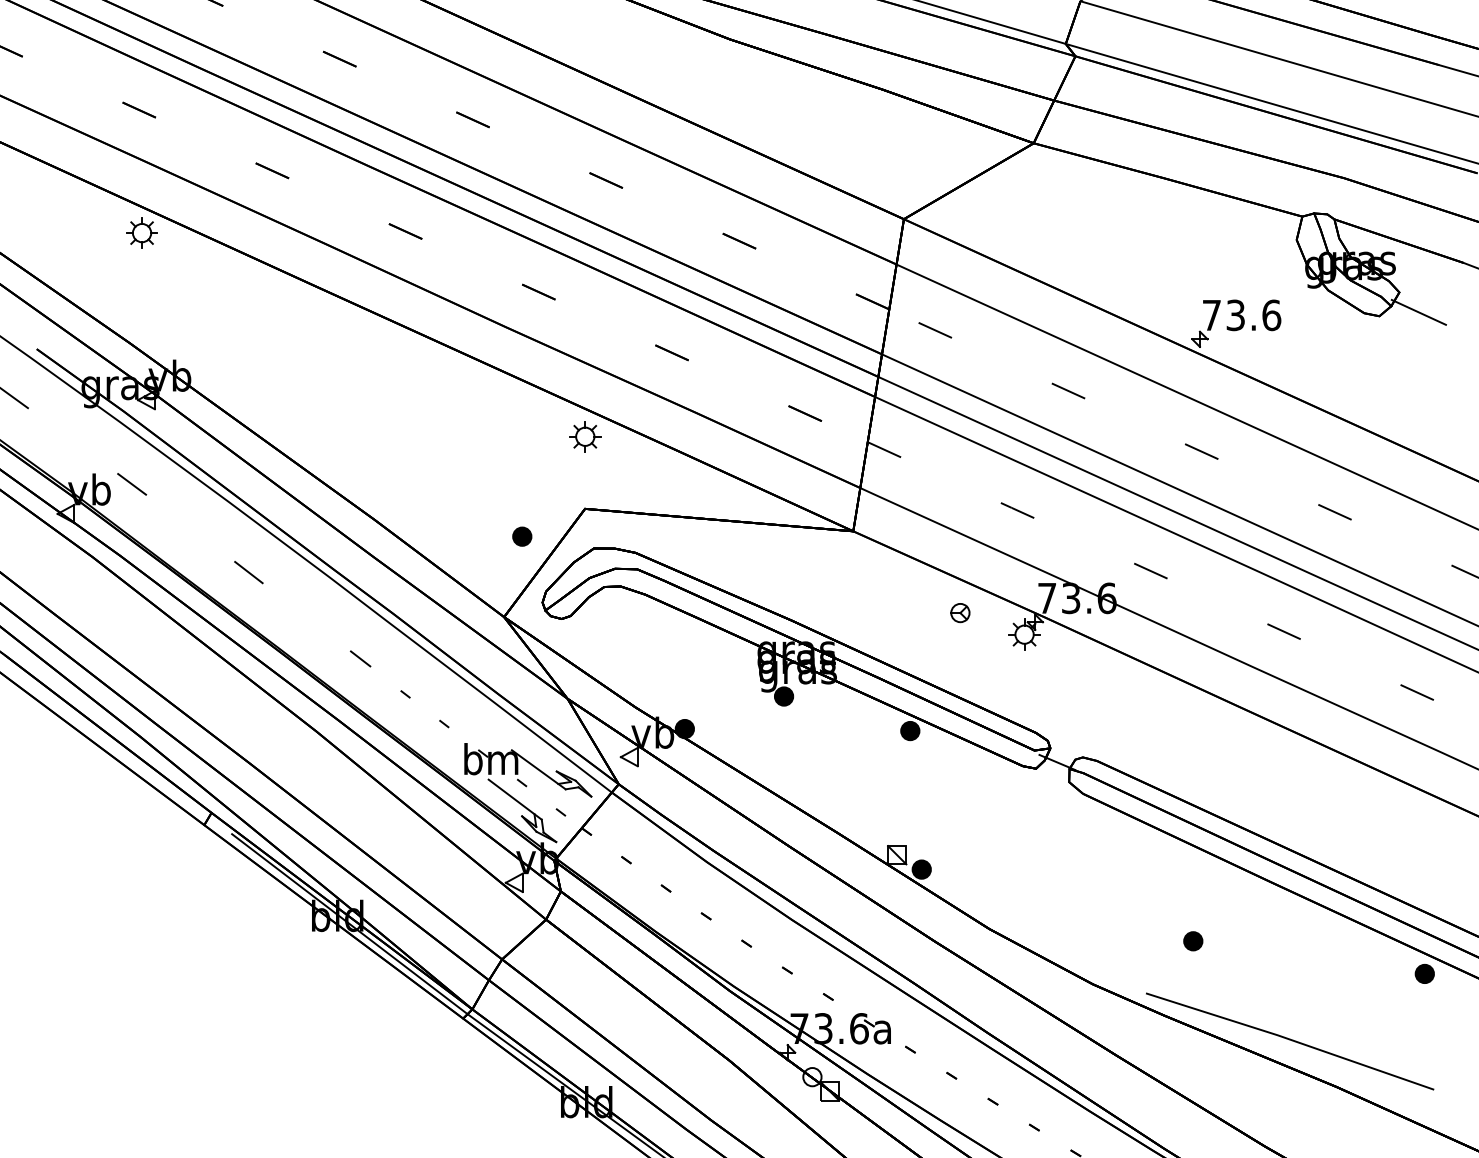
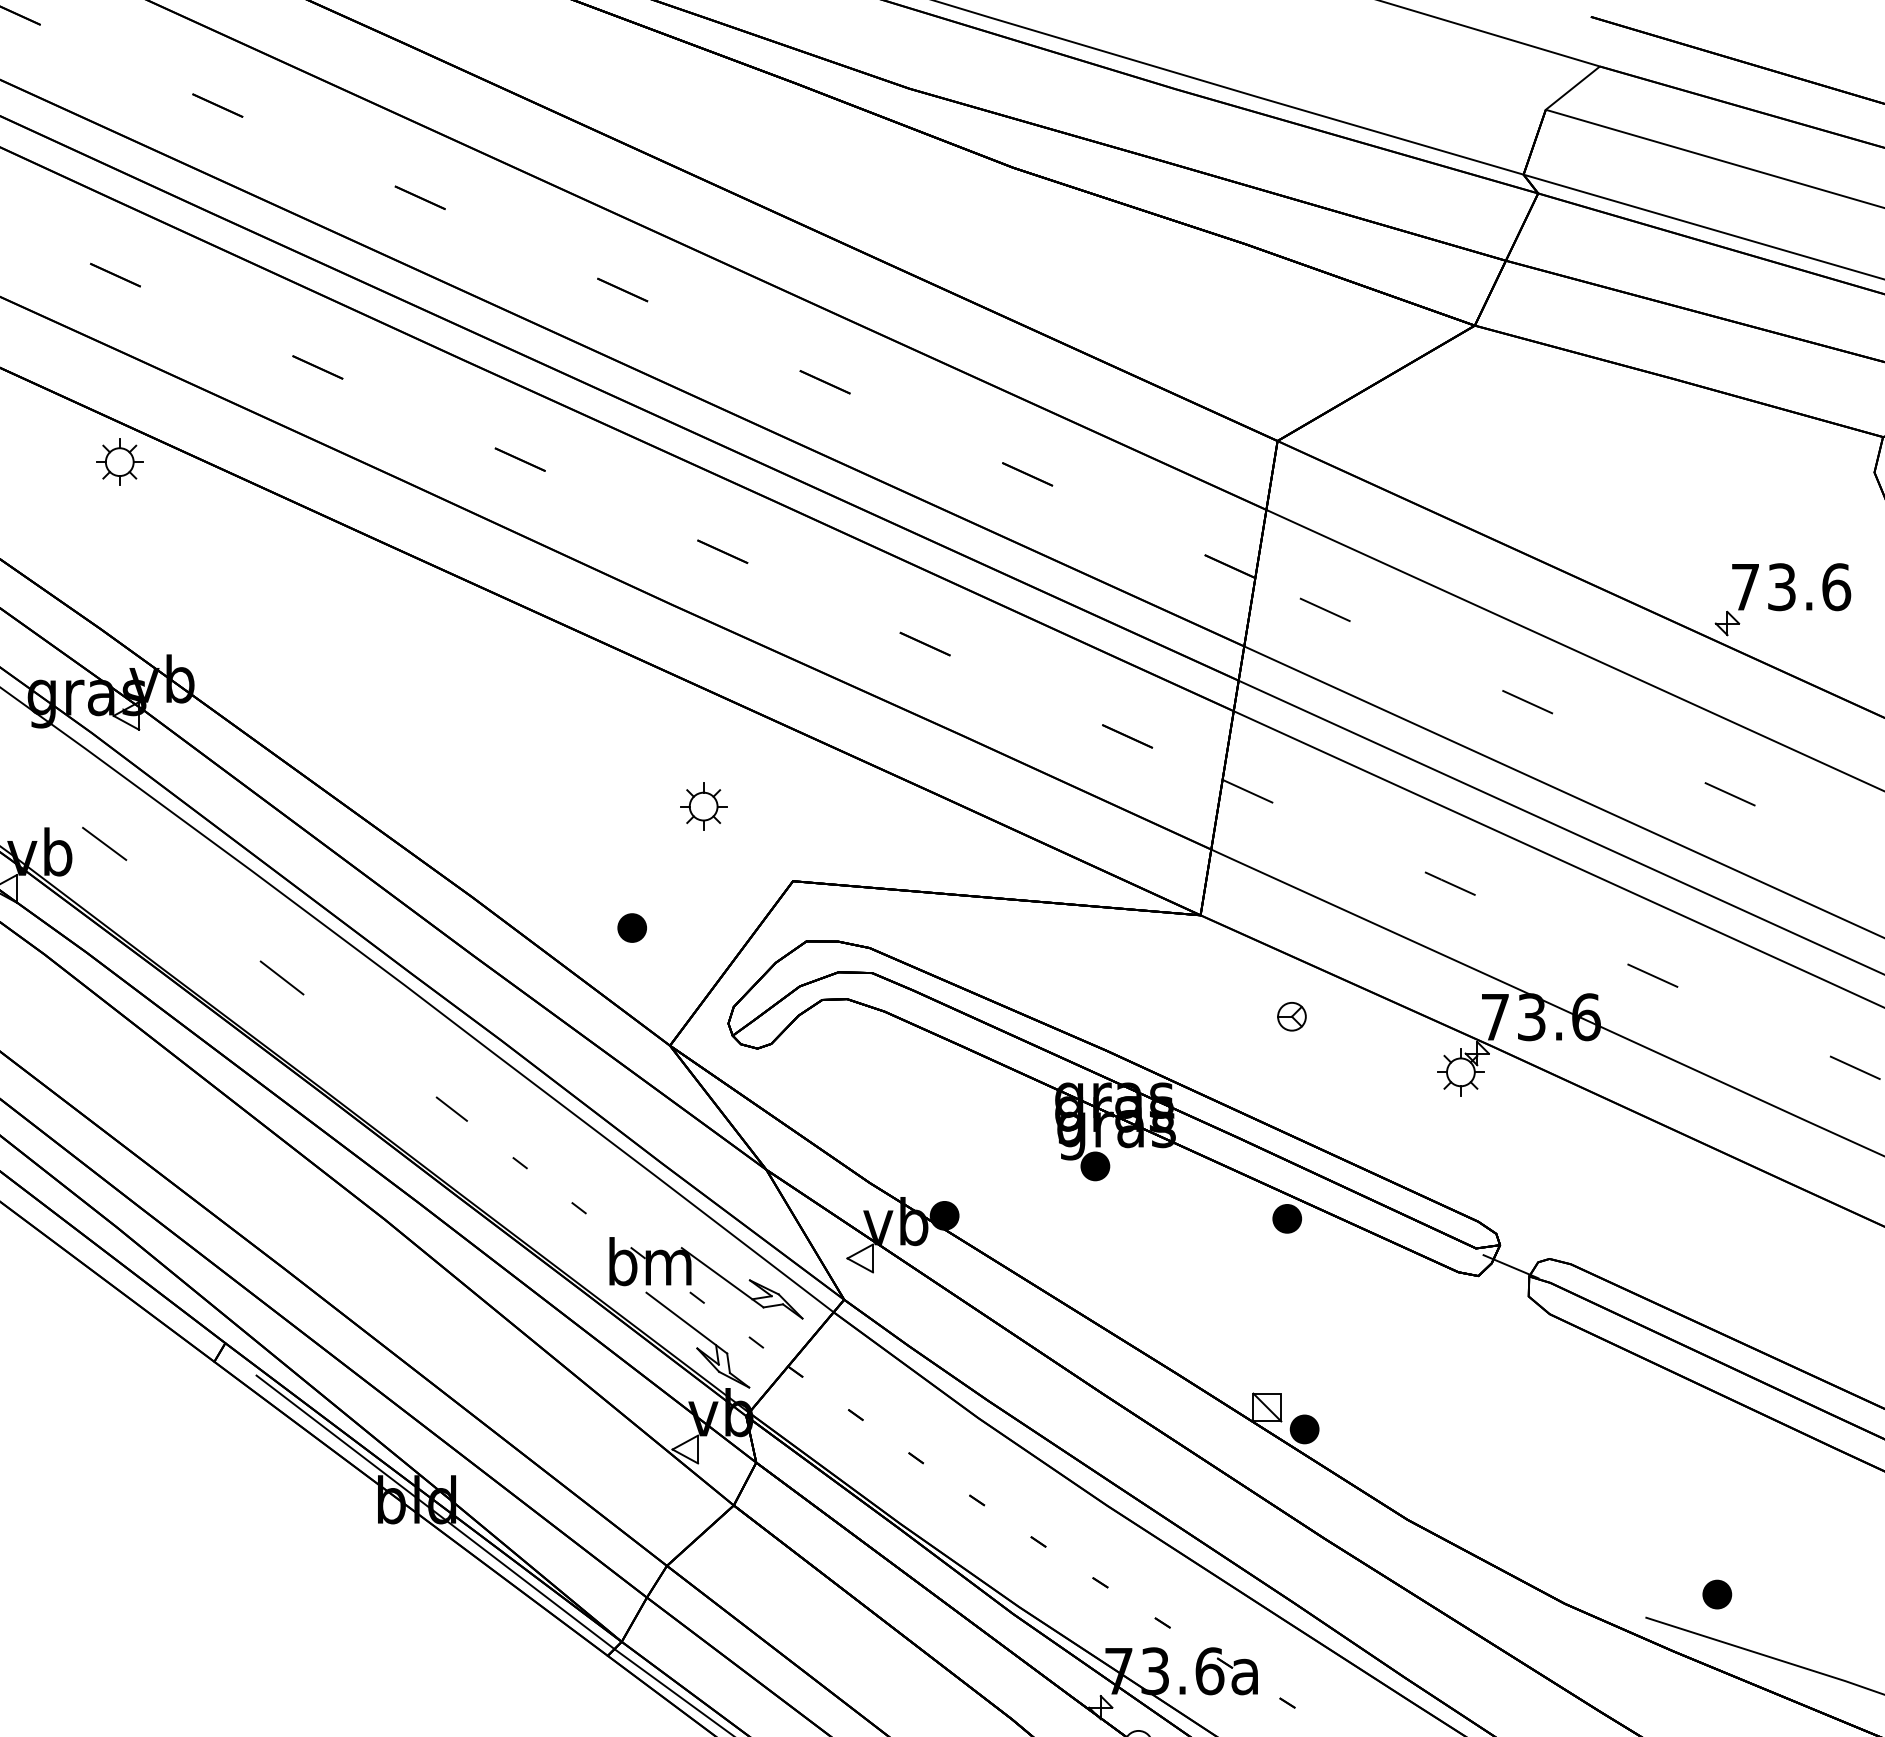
part: (585, 436) -> (703, 806), moved
part: (522, 536) -> (632, 927), moved
part: (960, 613) -> (1292, 1017), moved
part: (1193, 941) -> (1717, 1594), moved

